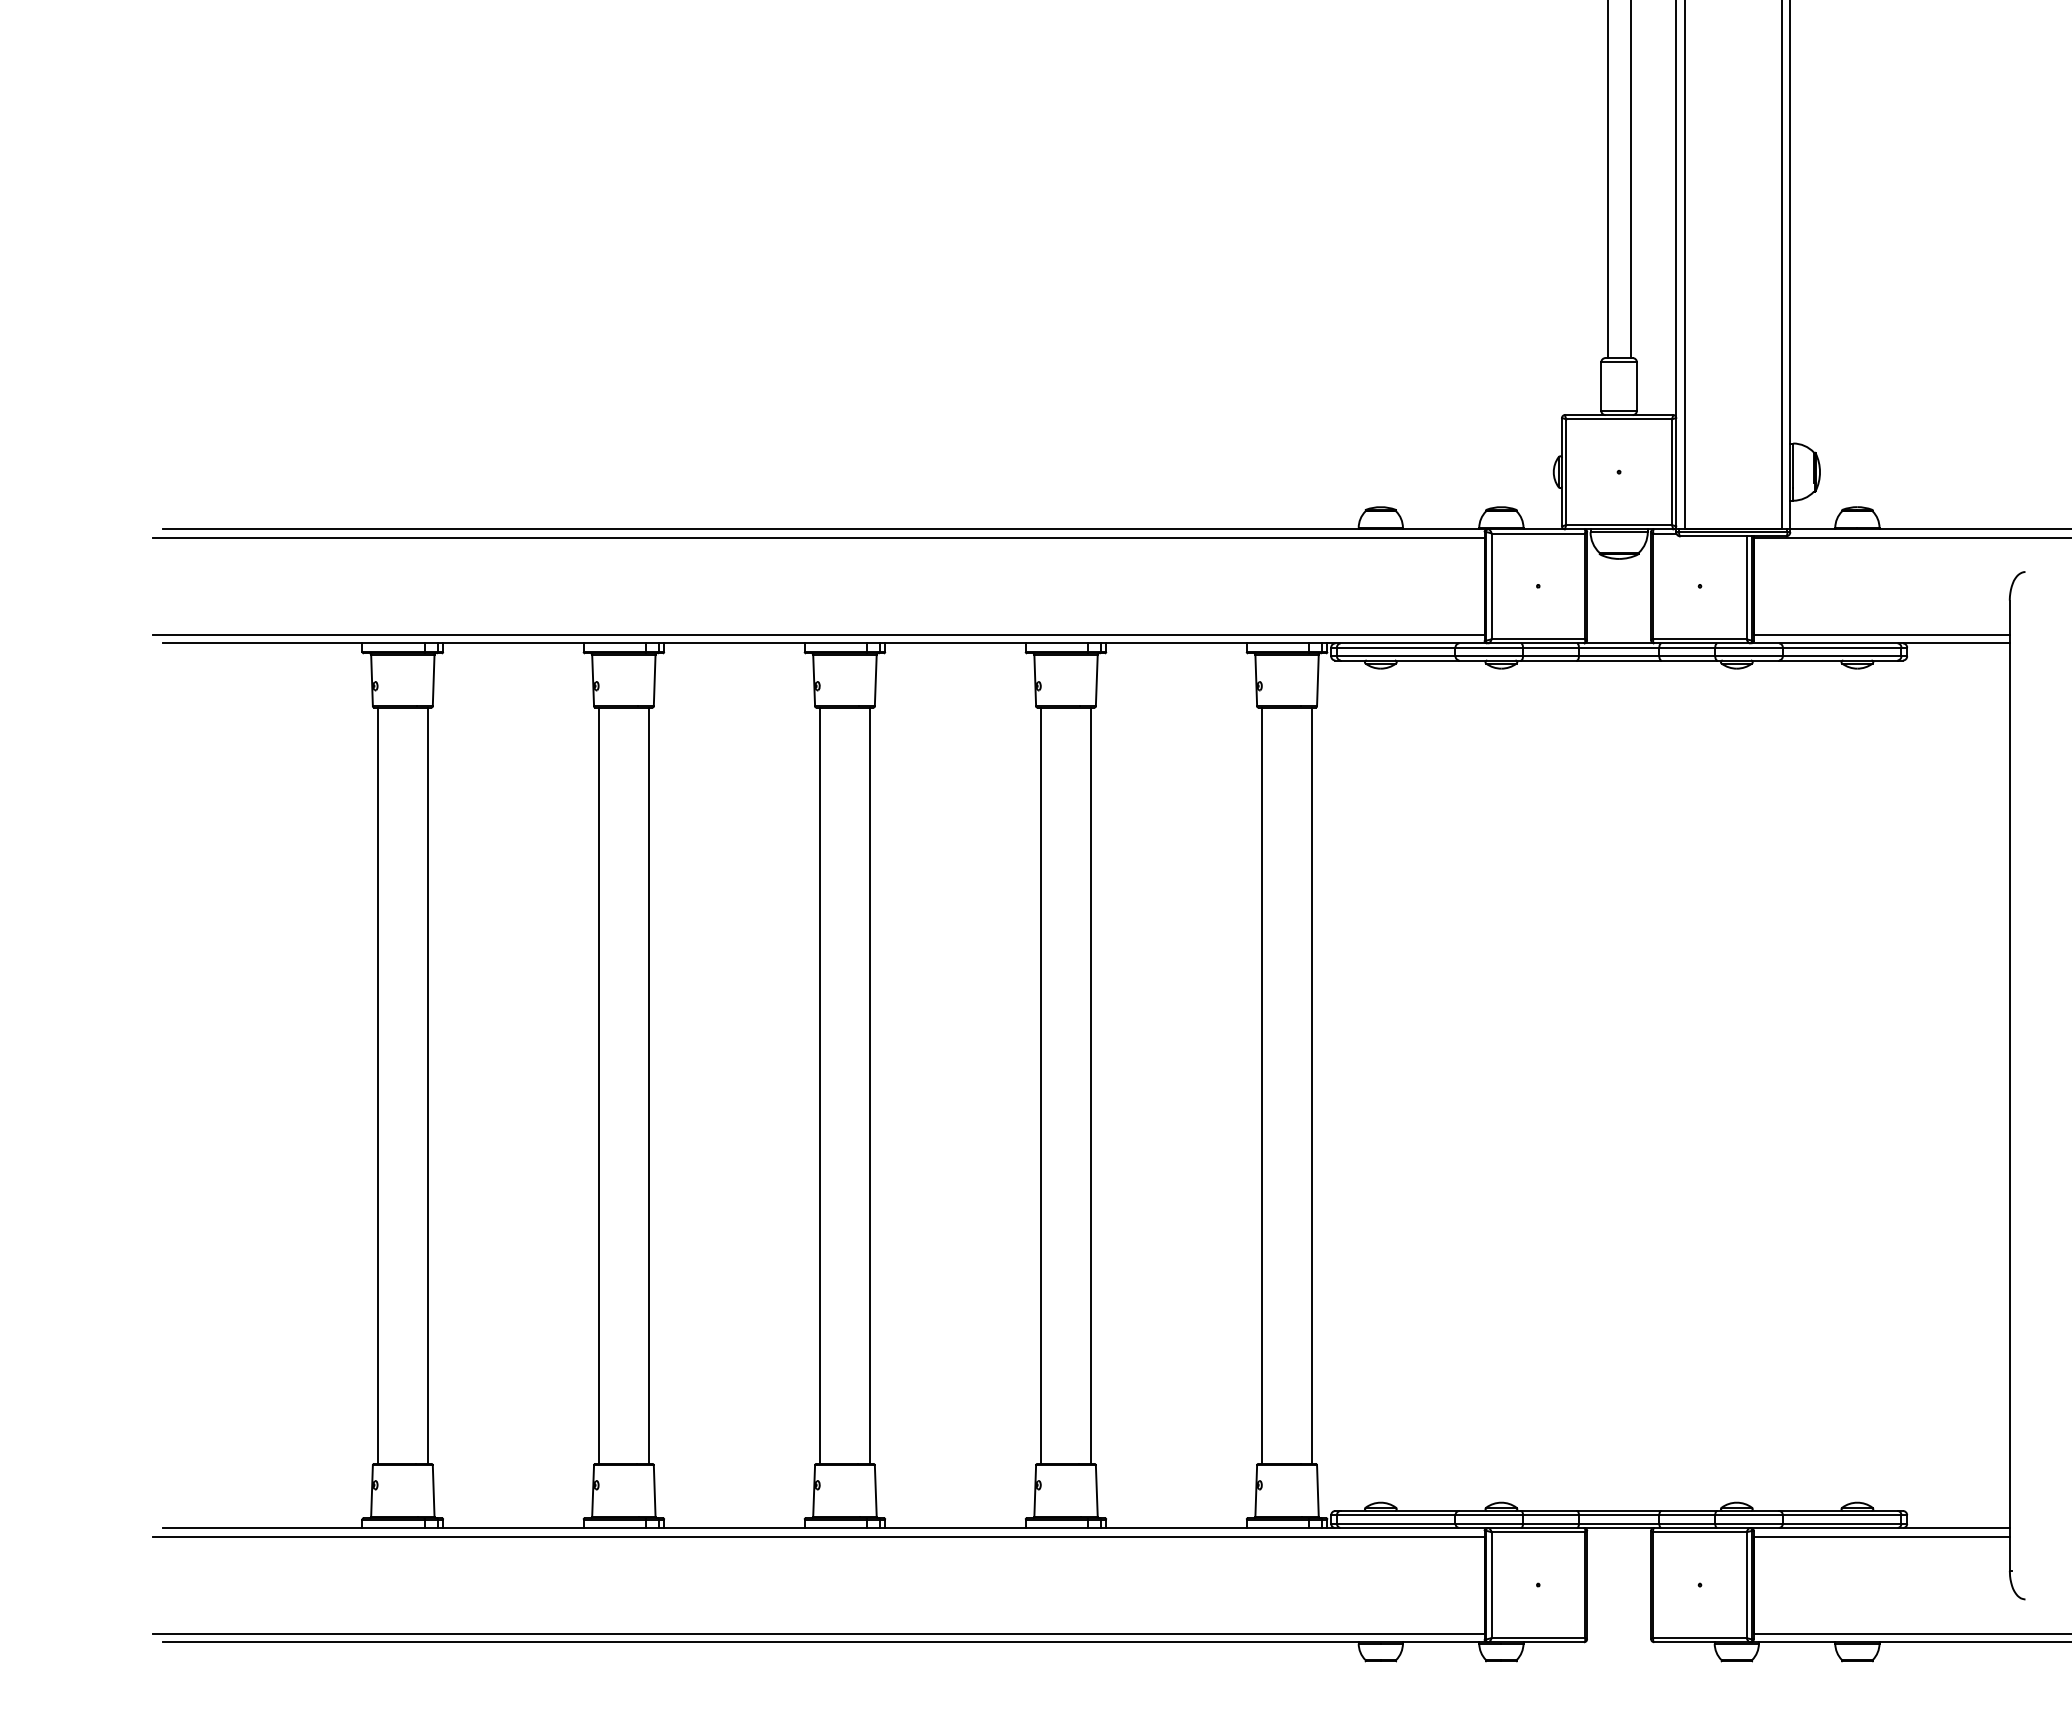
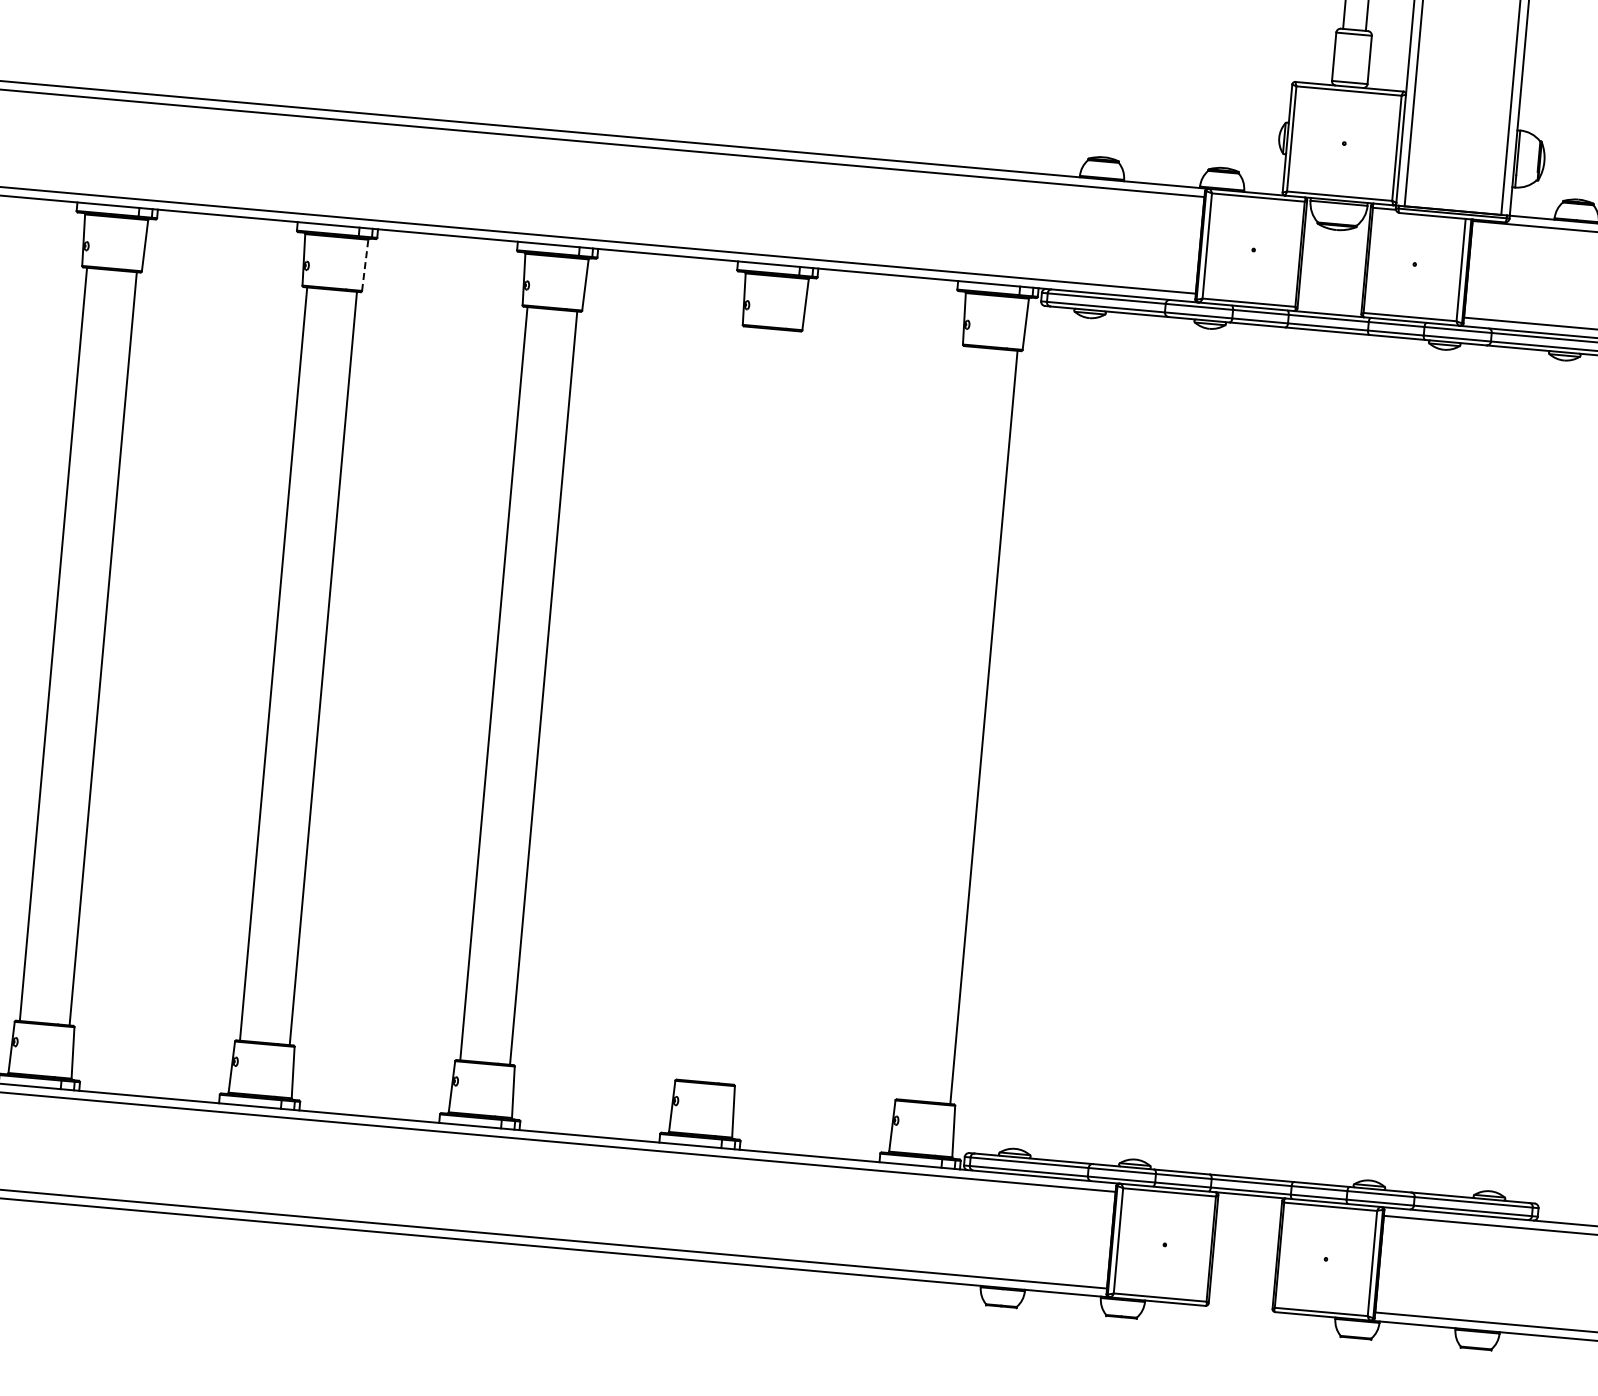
line: (654, 680) -> (365, 265), solid -> dashed
line: (1041, 1085) -> (714, 703), removed
line: (1091, 1085) -> (764, 707), removed
line: (1262, 1085) -> (934, 722), removed

